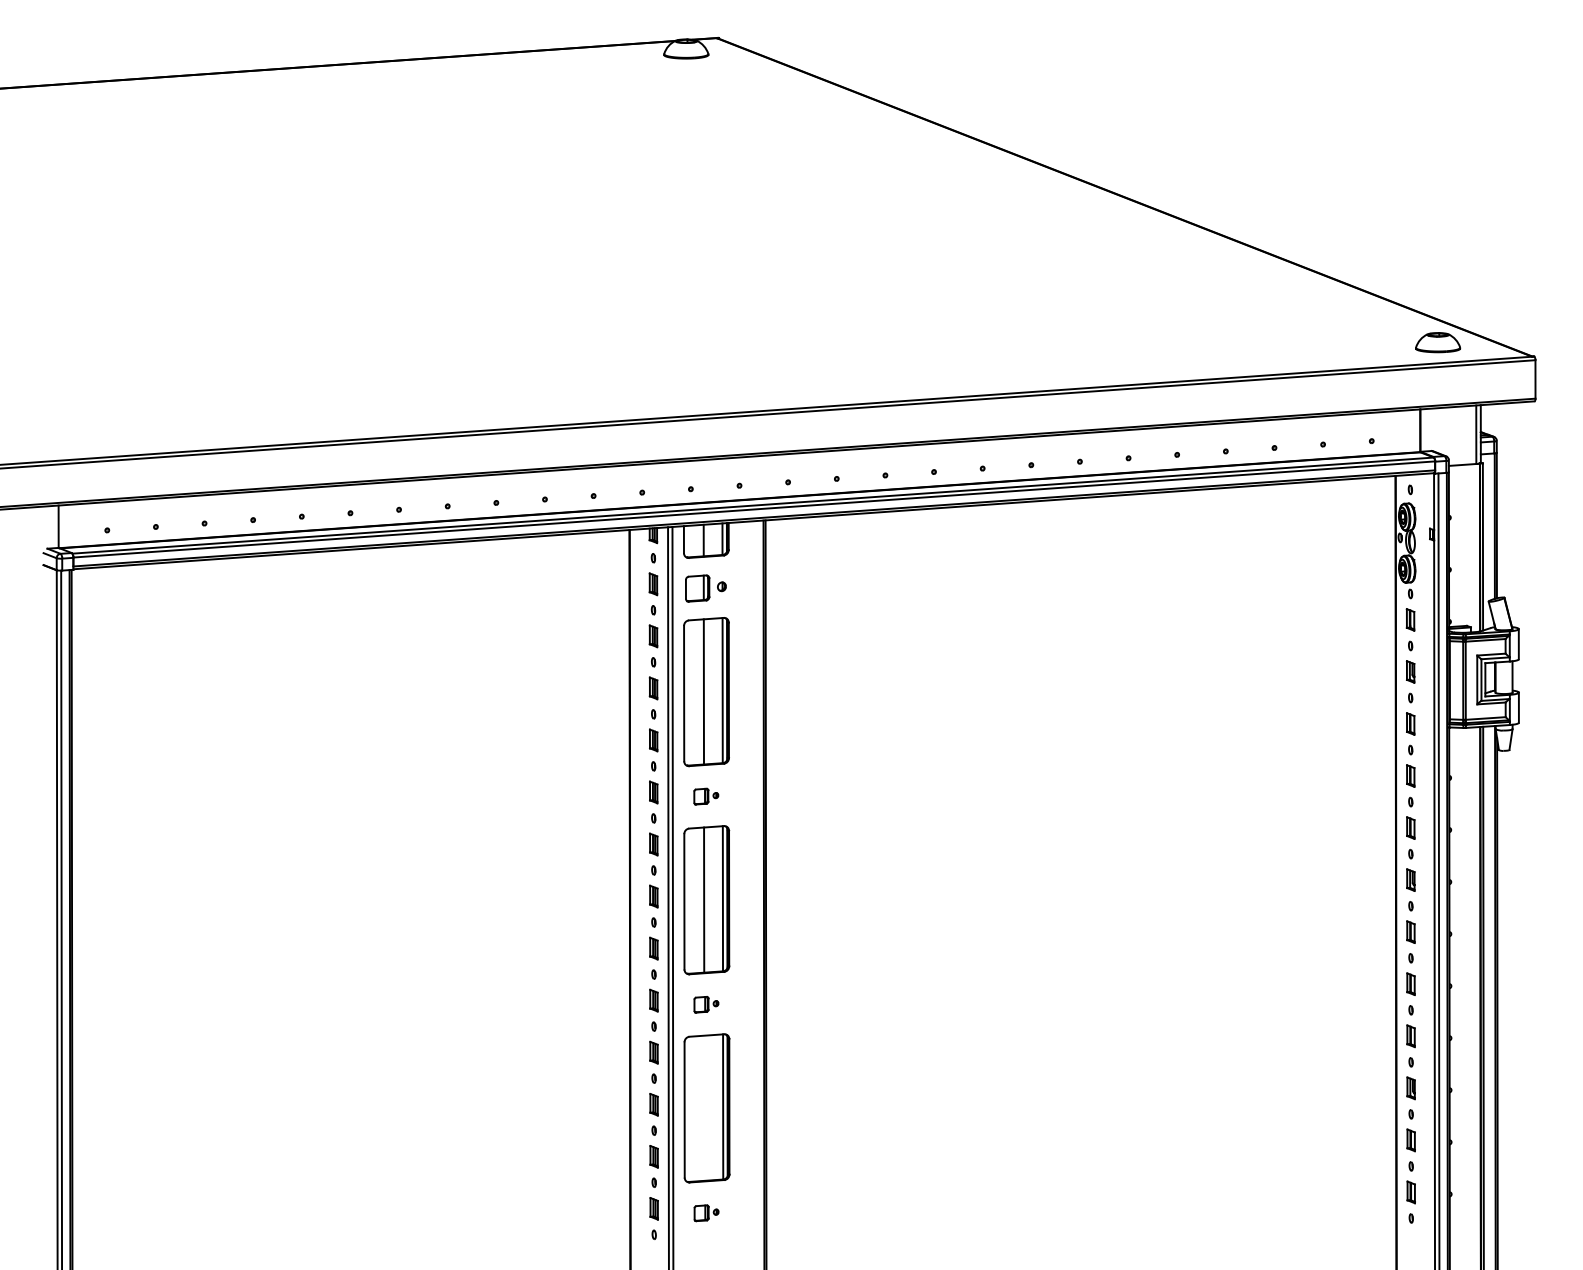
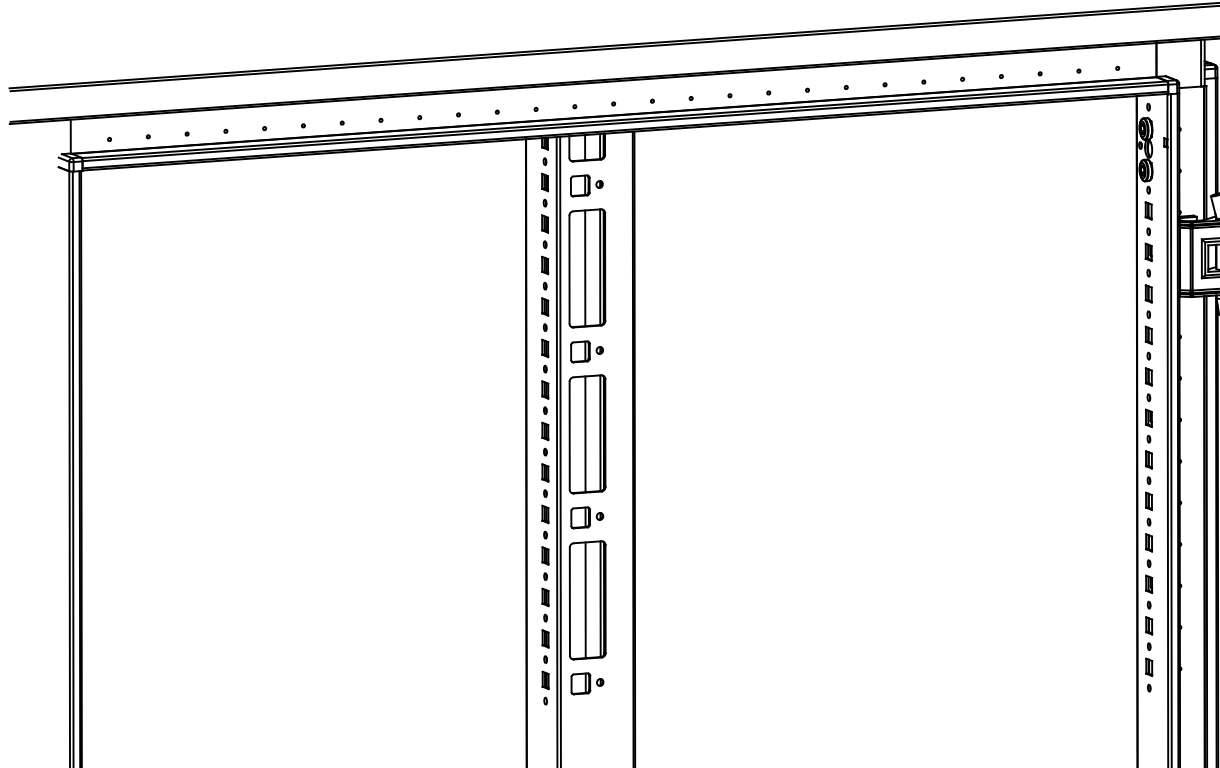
part: (706, 796) -> (587, 351), size x1.67
part: (706, 1004) -> (587, 517), size x1.67
line: (704, 1107) -> (585, 599), added
part: (706, 1213) -> (587, 684), size x1.67

